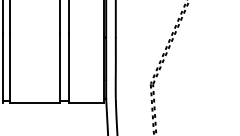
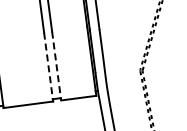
line: (60, 68) -> (48, 67), solid -> dashed
line: (68, 68) -> (56, 66), solid -> dashed

